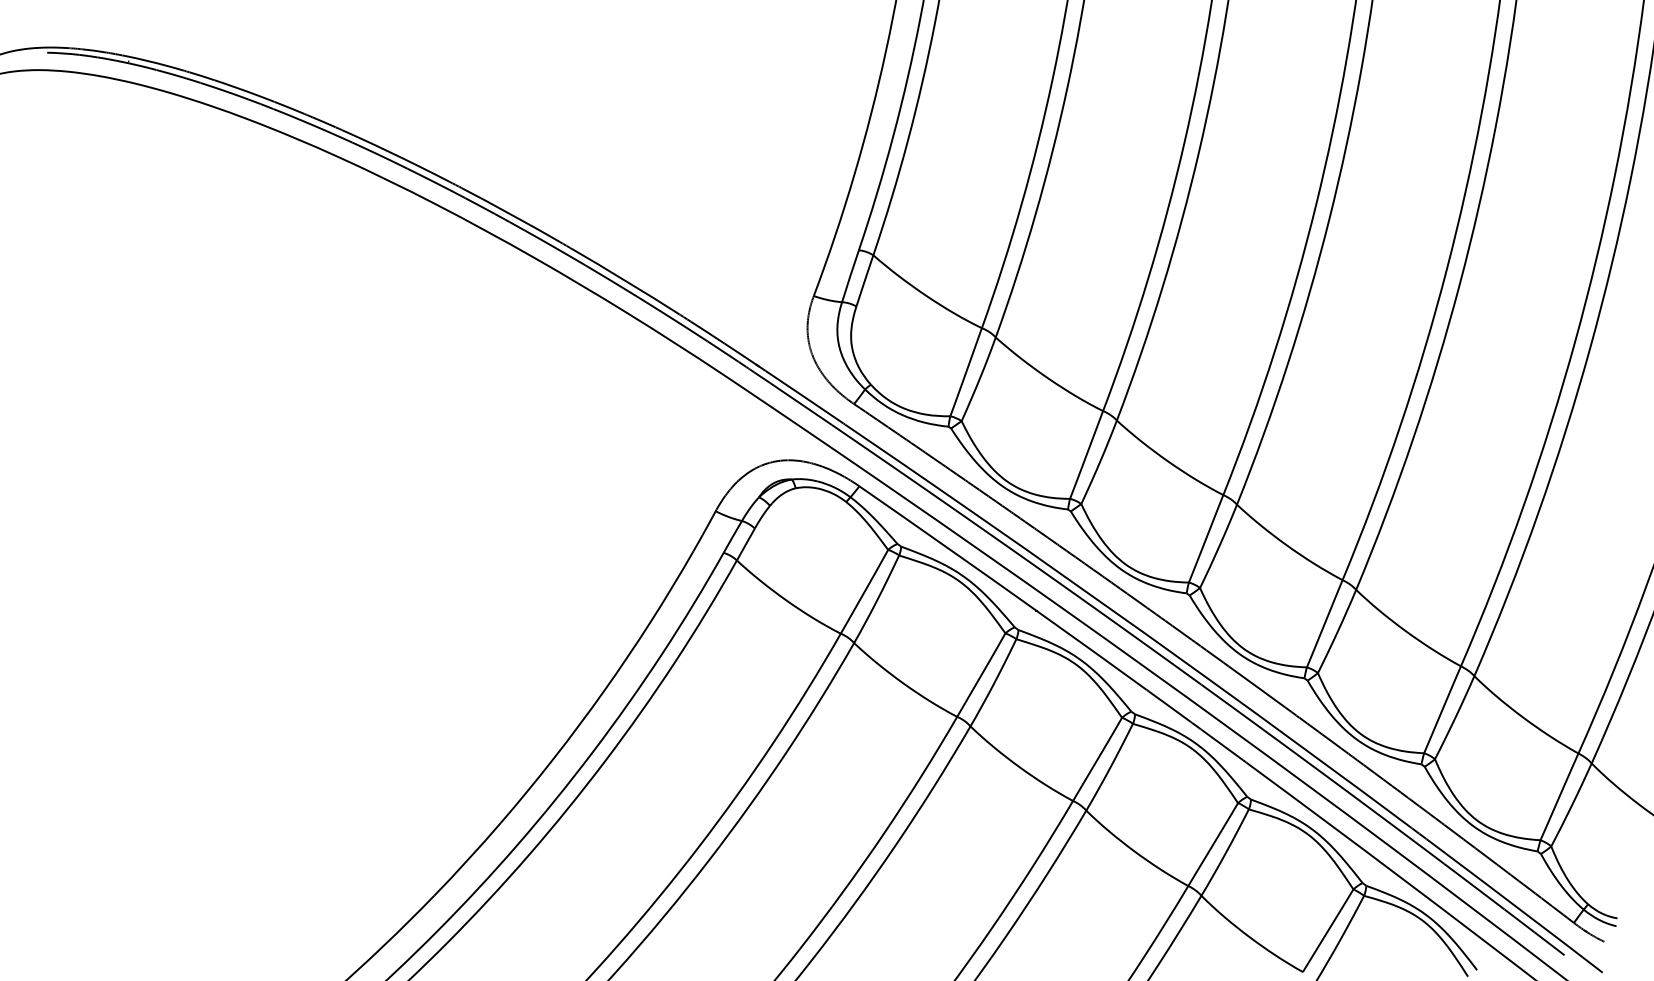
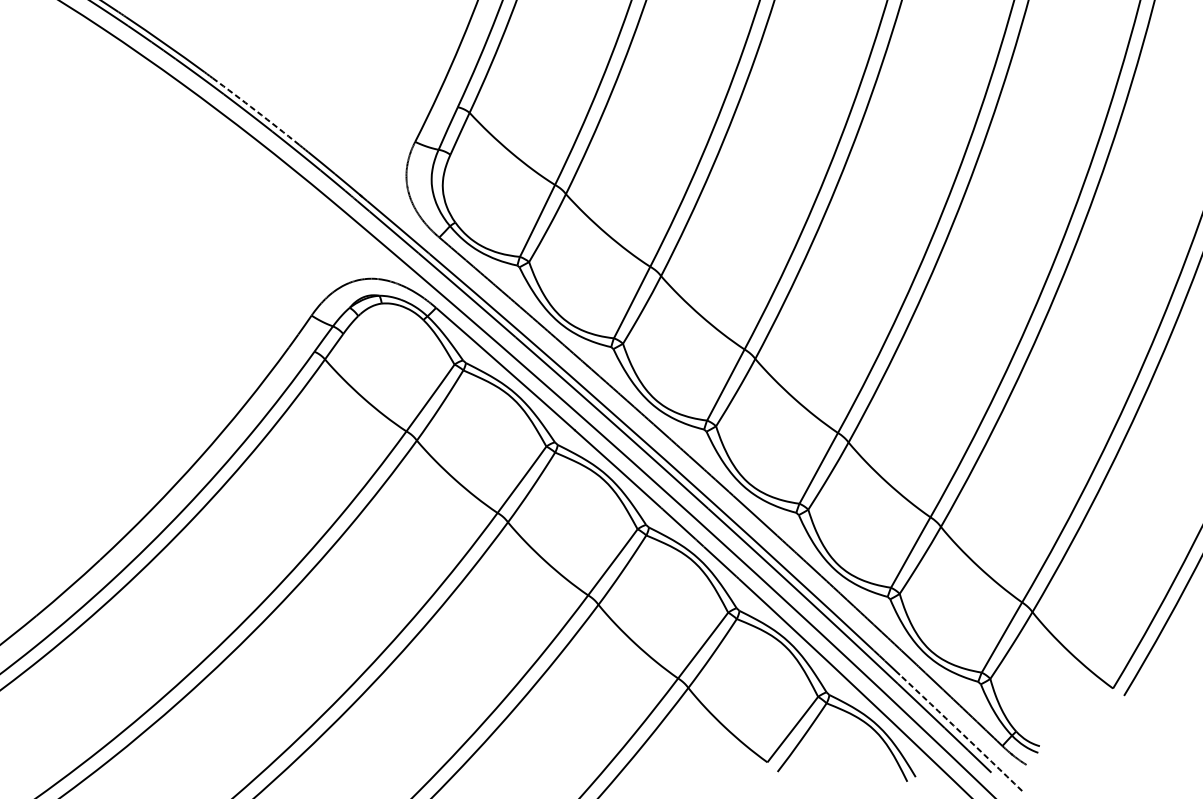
arc: (625, 280) -> (256, 111), solid -> dashed
arc: (1524, 912) -> (961, 732), solid -> dashed

